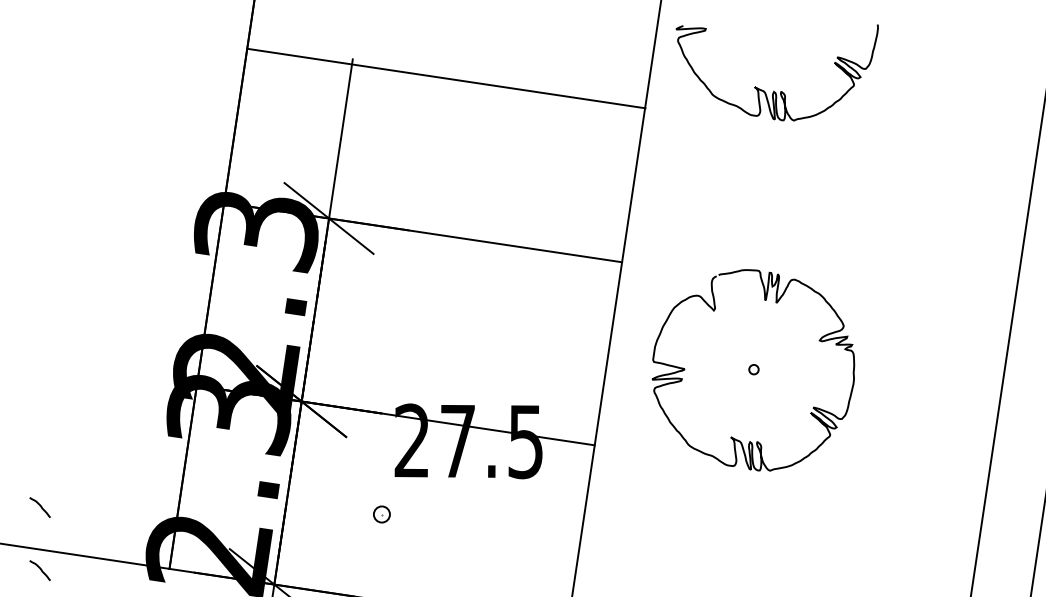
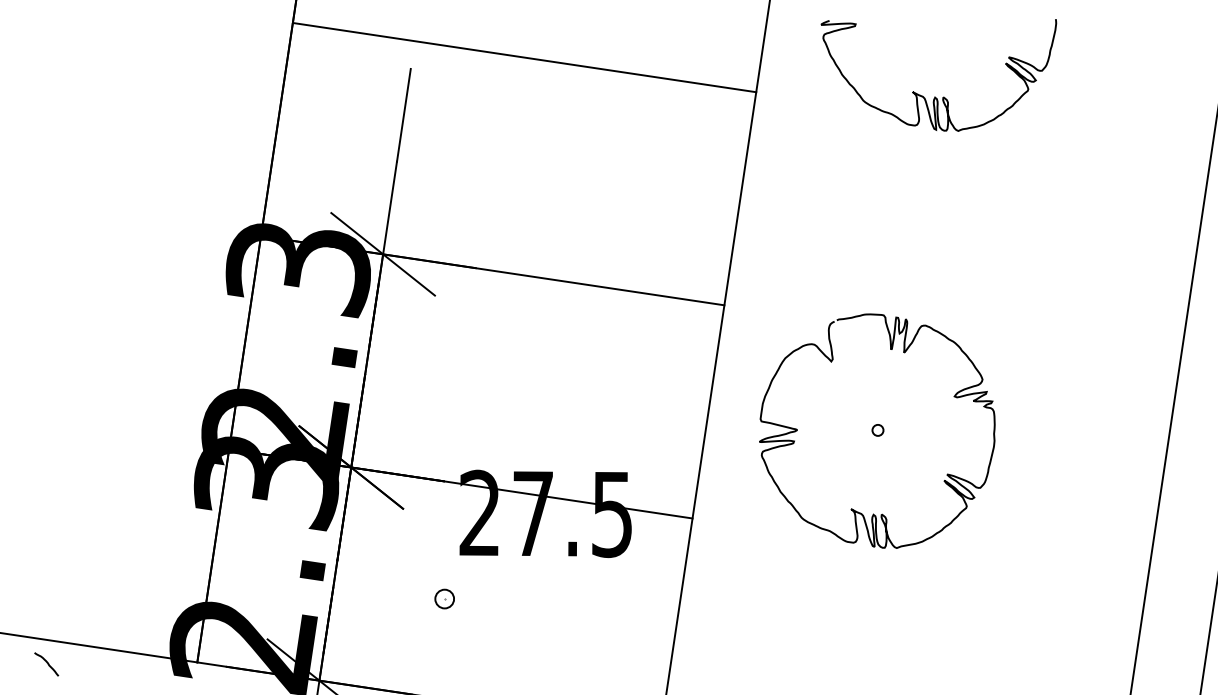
line: (446, 78) -> (524, 57), moved
curve: (773, 90) -> (934, 95), moved
curve: (39, 506) -> (45, 589), removed

